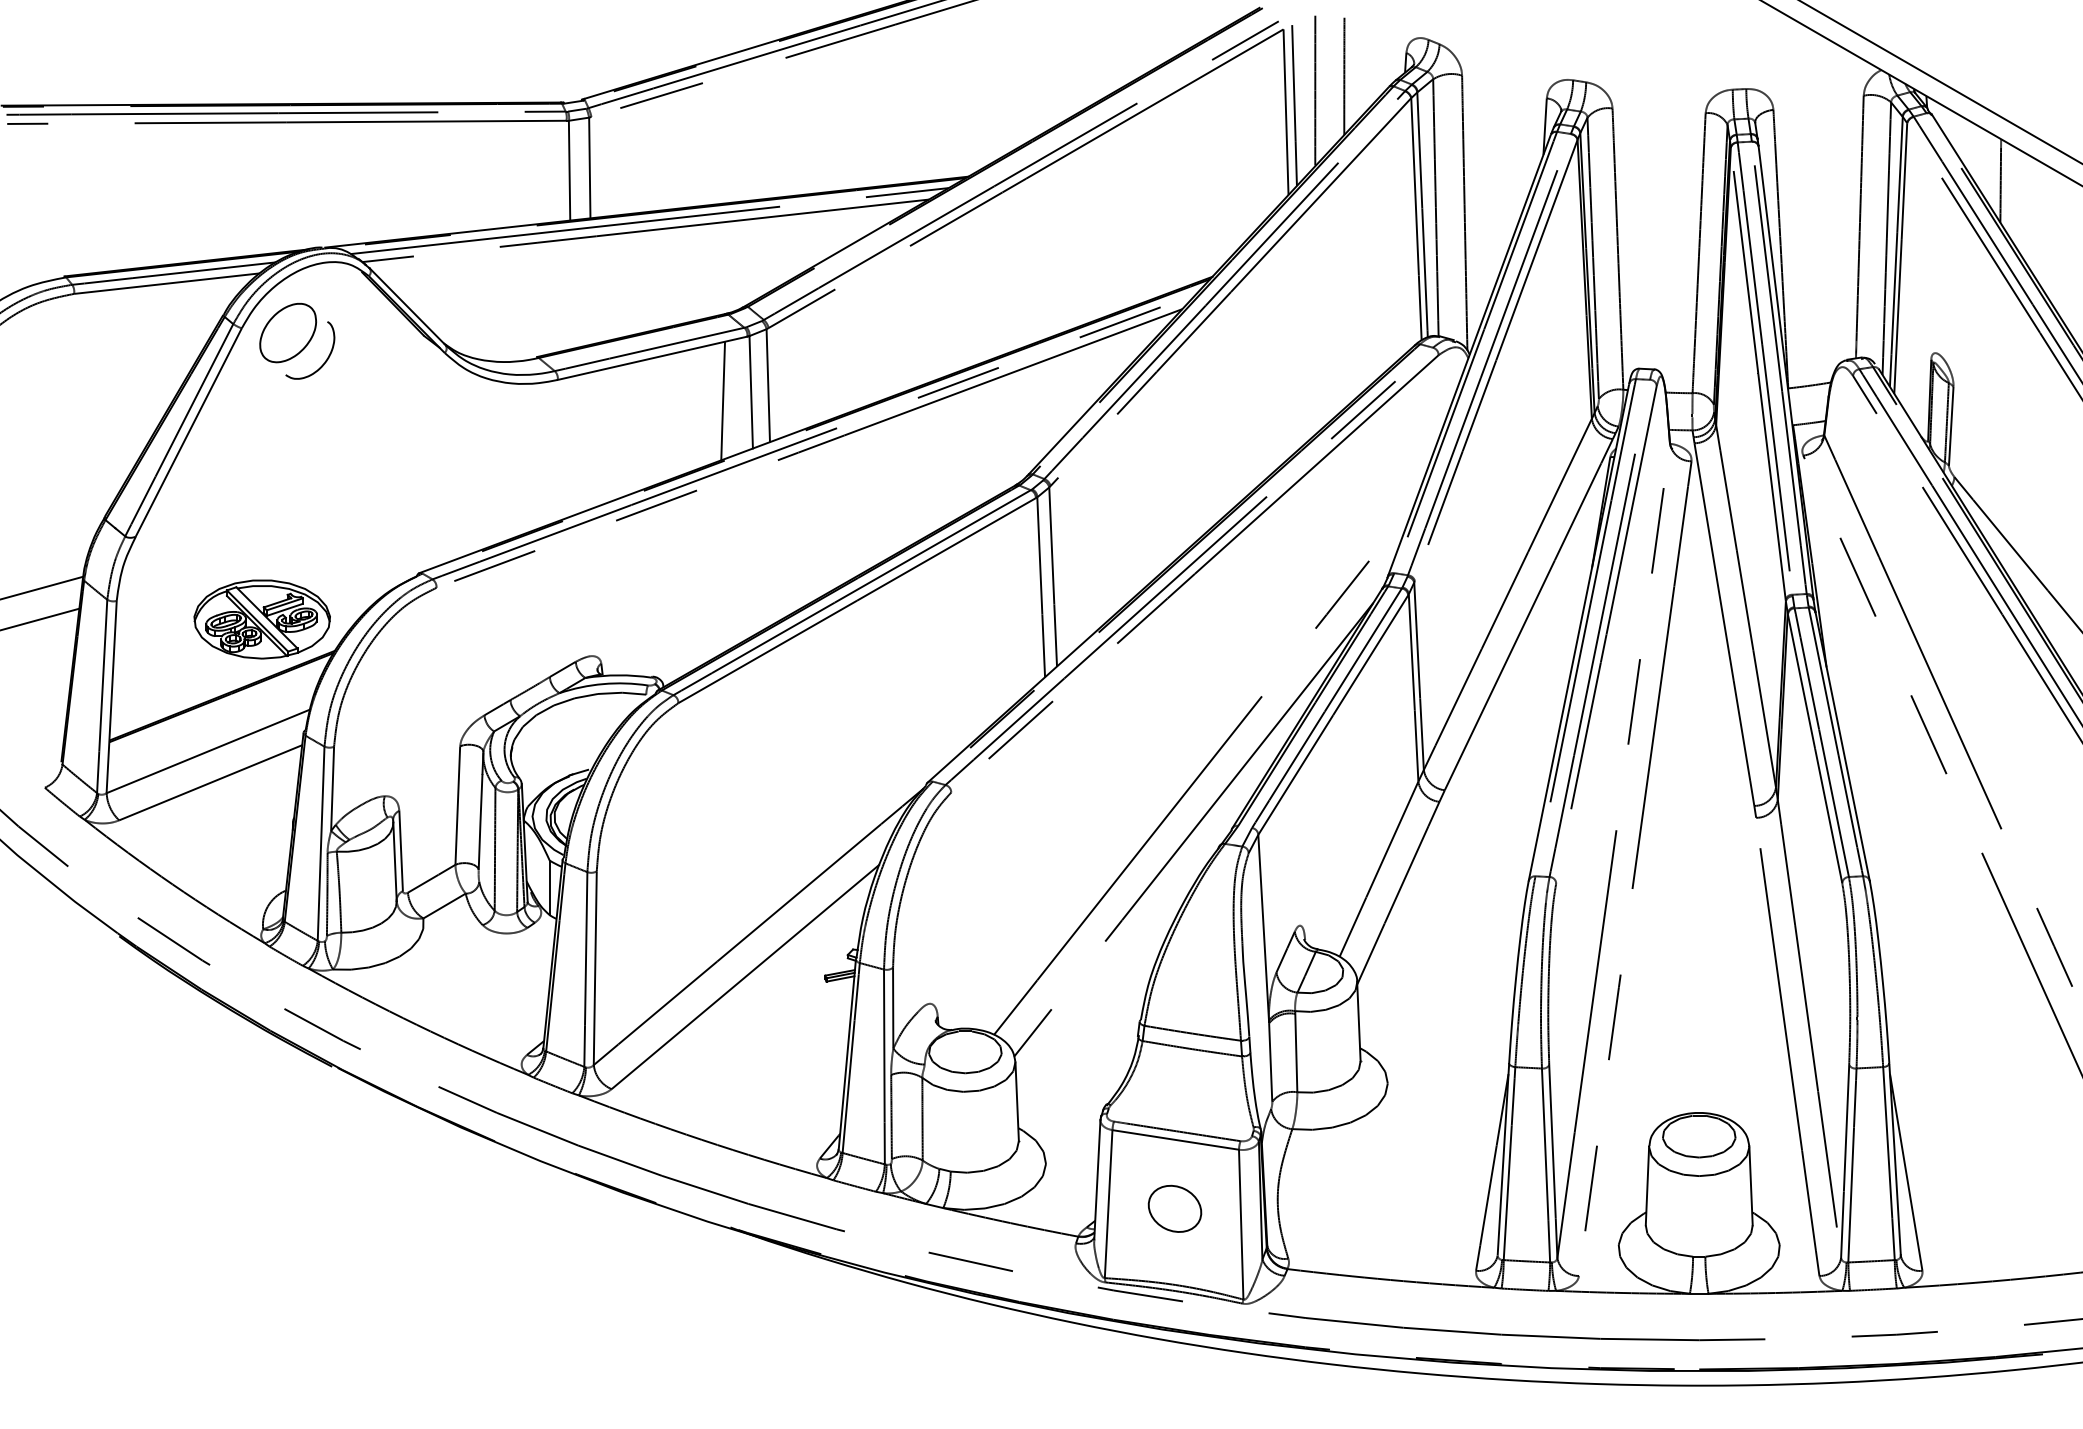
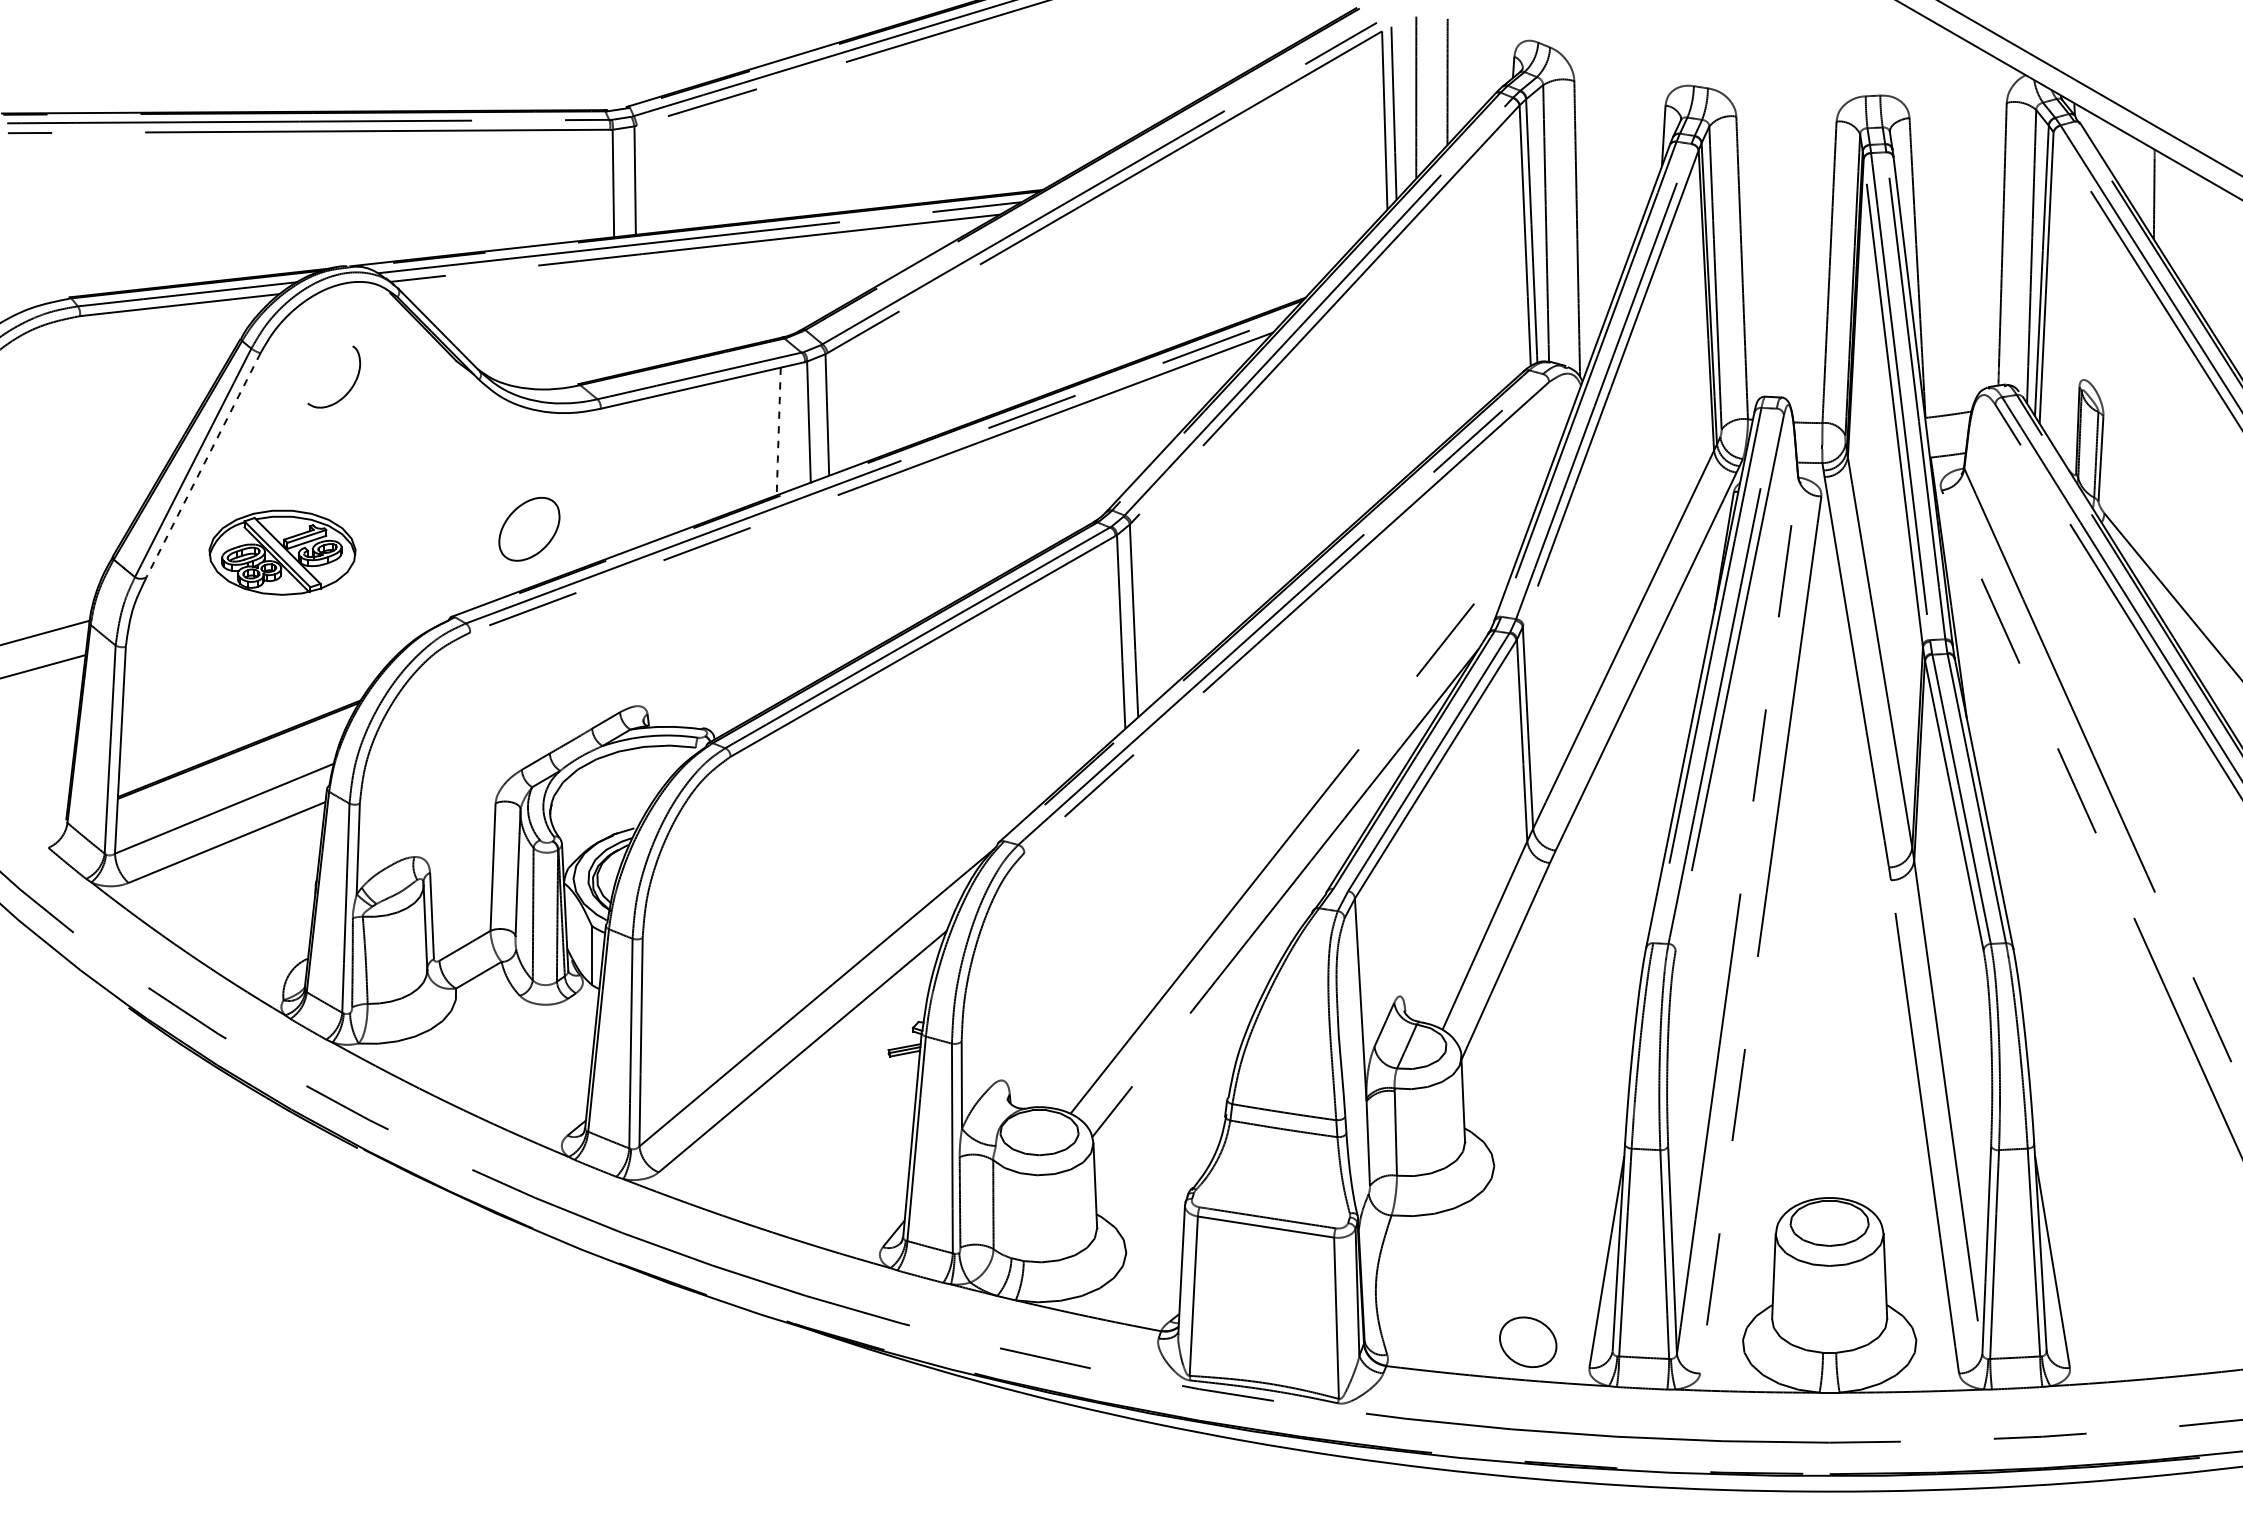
part: (288, 333) -> (529, 529), moved
line: (722, 401) -> (778, 432), solid -> dashed
line: (188, 431) -> (203, 464), solid -> dashed
part: (262, 619) -> (282, 552), moved
part: (1175, 1208) -> (1528, 1341), moved

